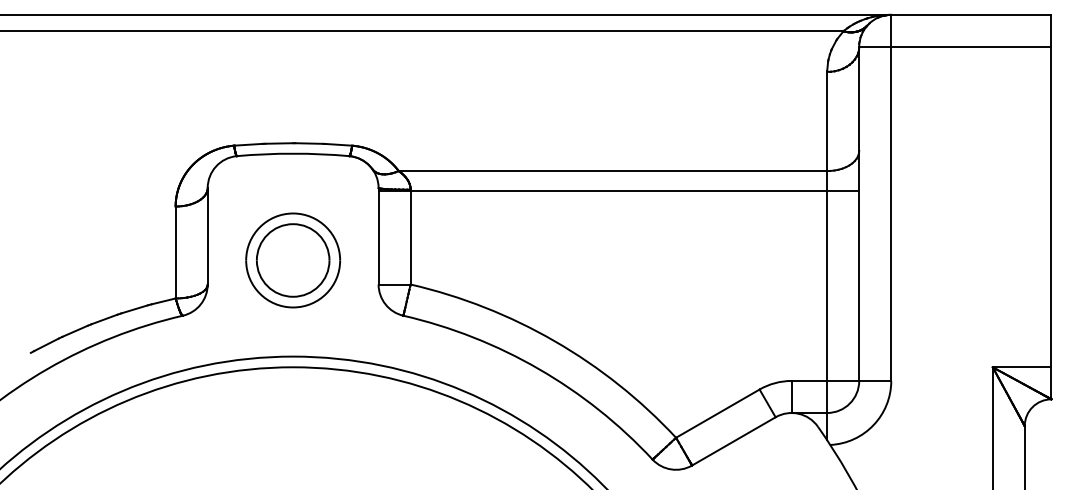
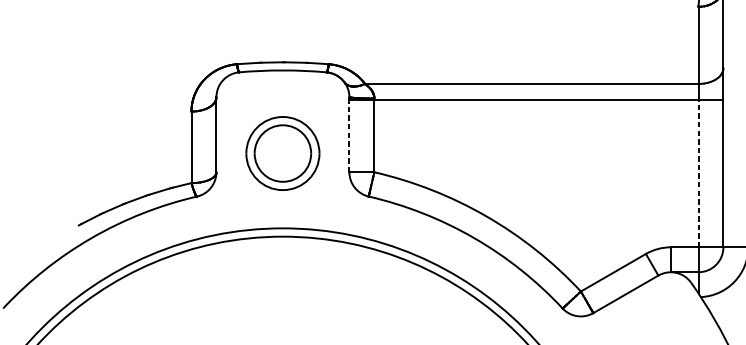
line: (378, 235) -> (349, 134), solid -> dashed
line: (827, 286) -> (698, 173), solid -> dashed

